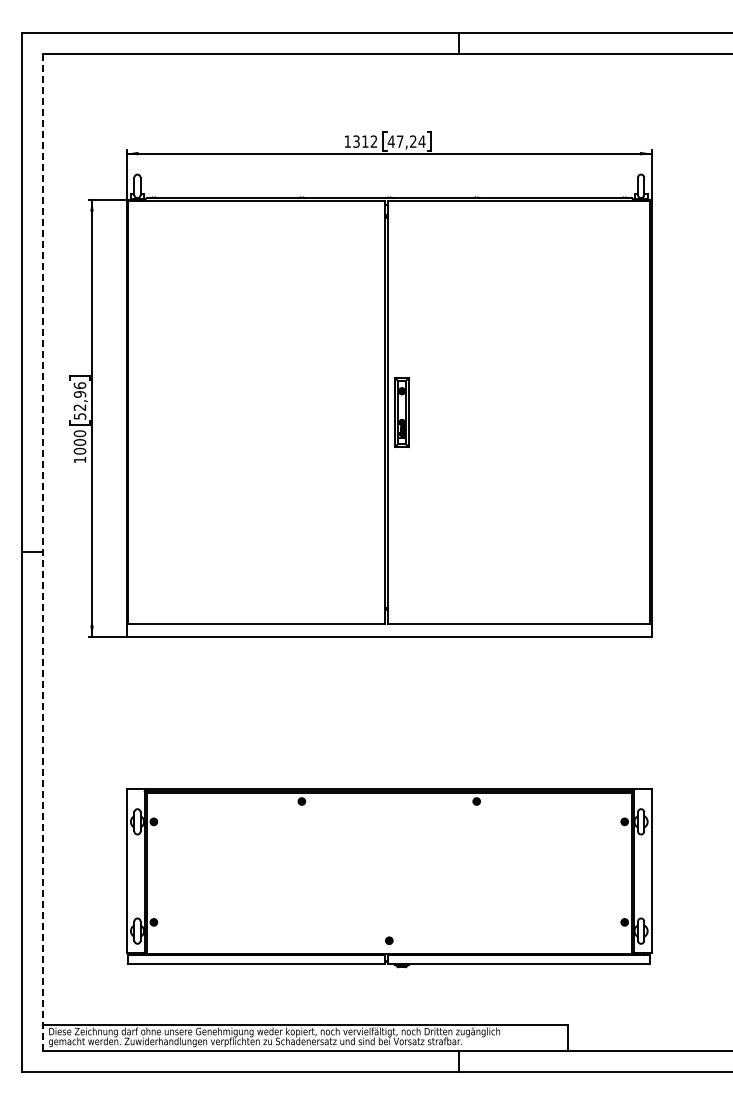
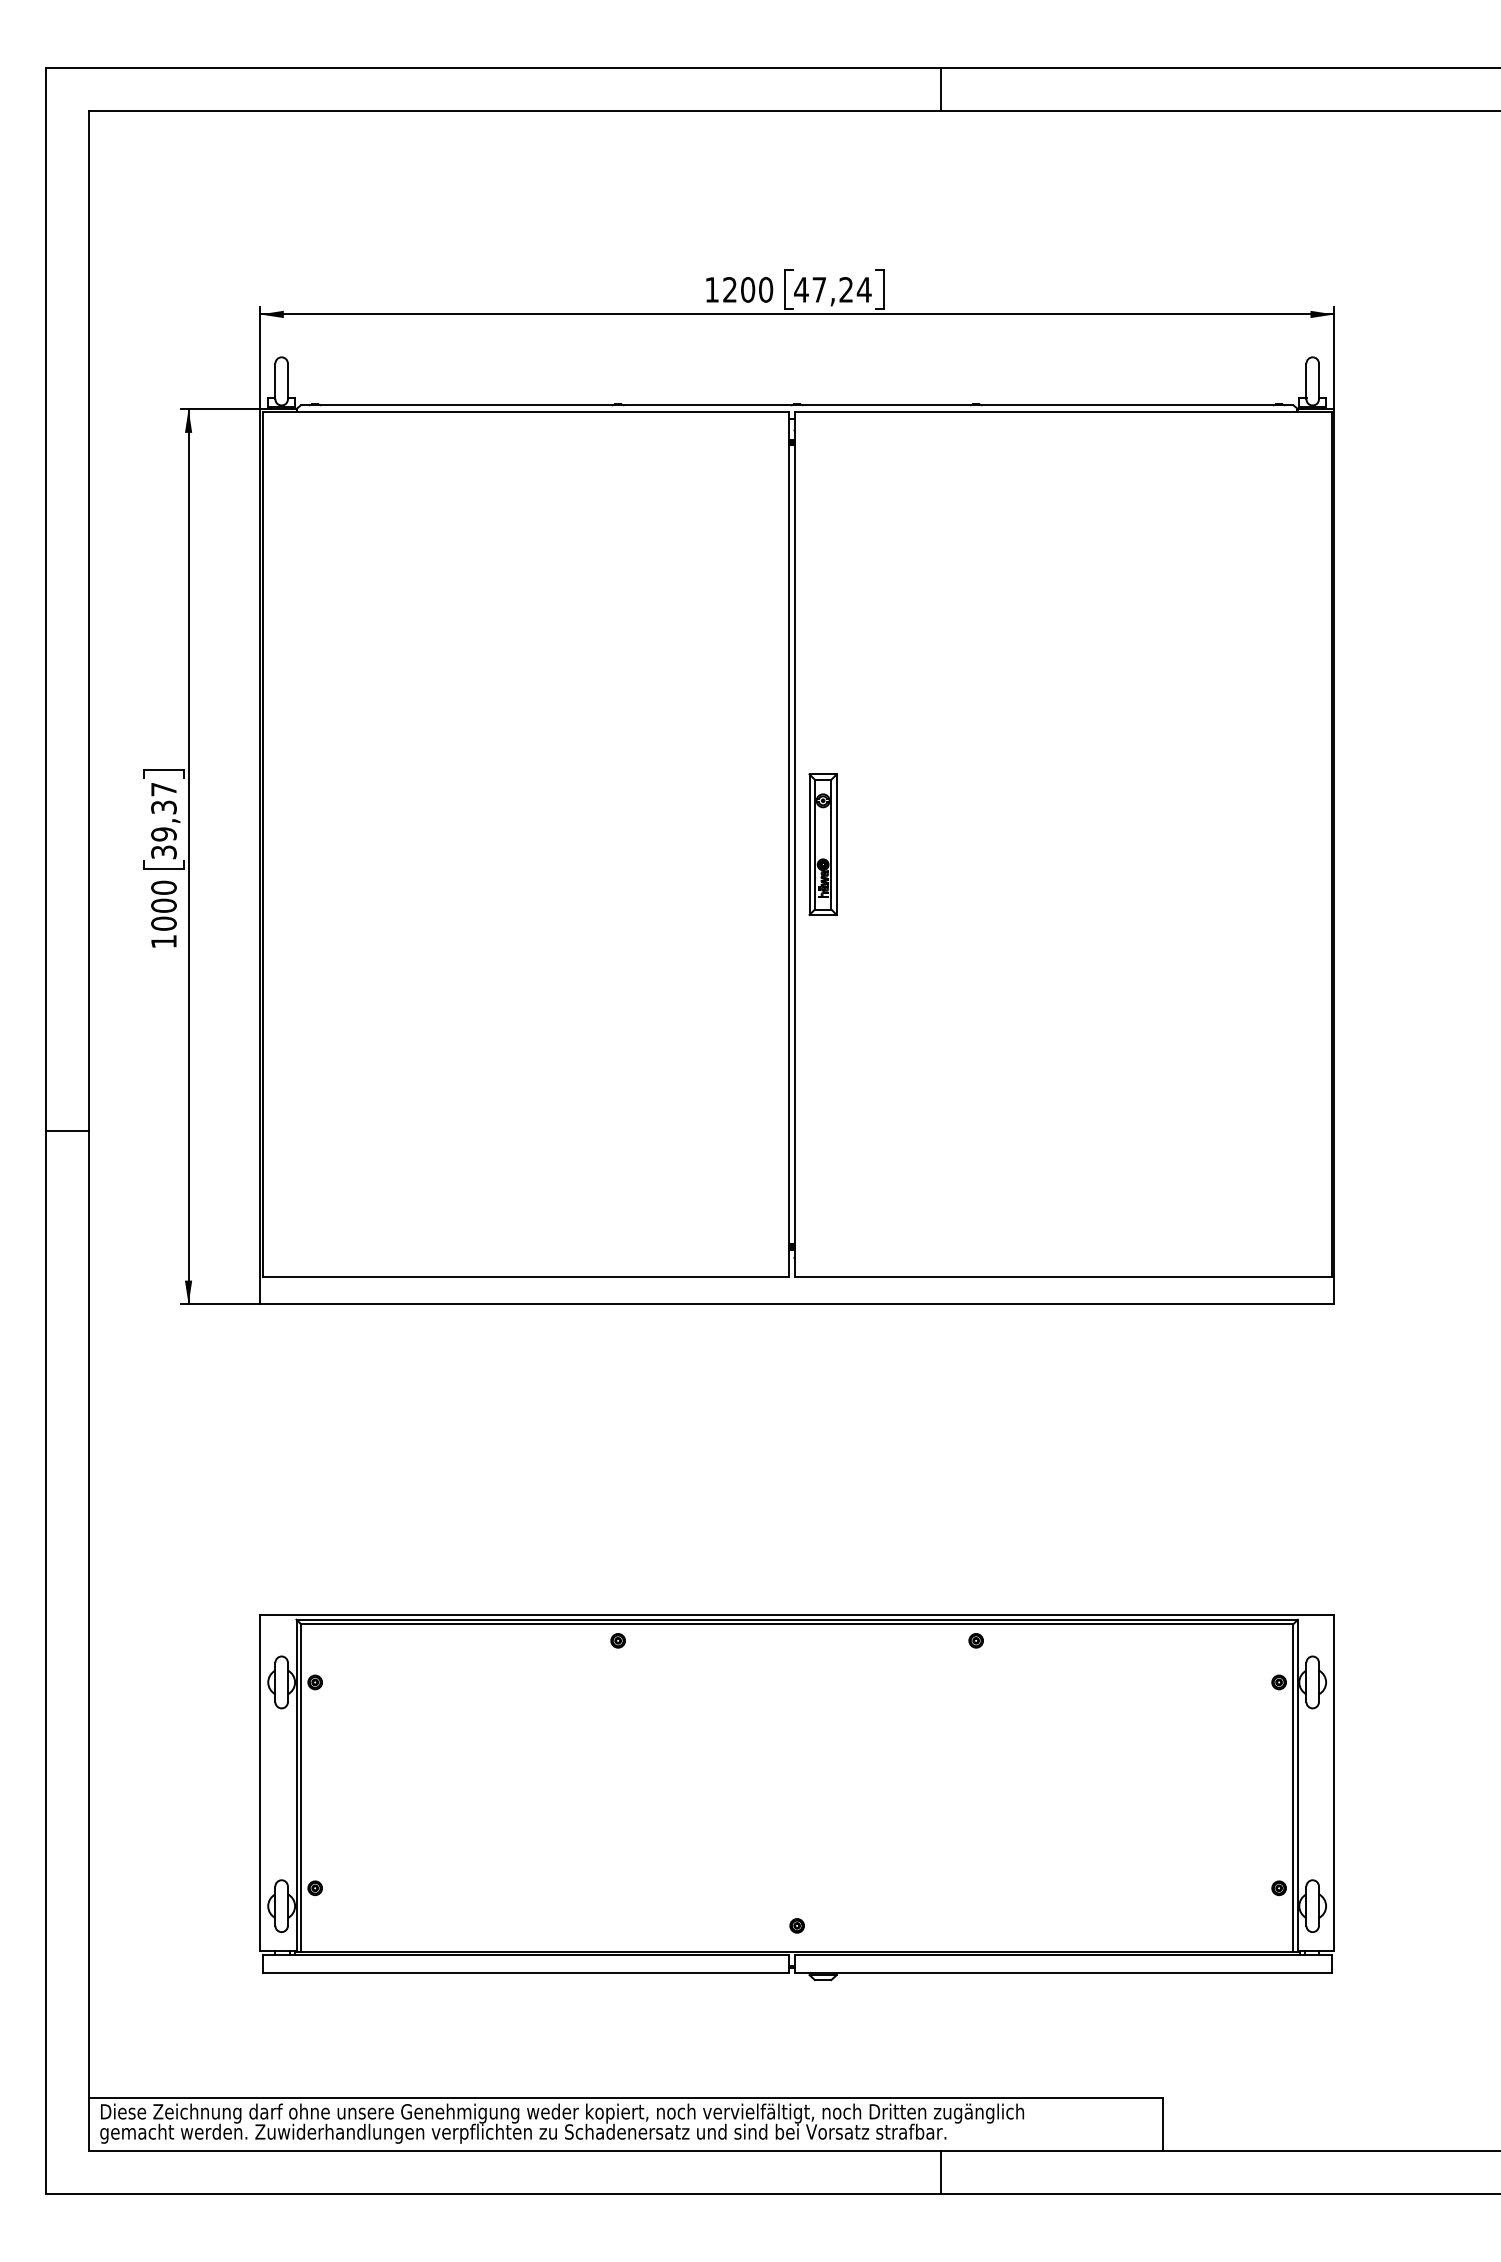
text: (365, 141) -> (748, 289), 1312 -> 1200
text: (79, 400) -> (162, 819), 52,96 -> 39,37
line: (43, 552) -> (89, 1131), dashed -> solid

